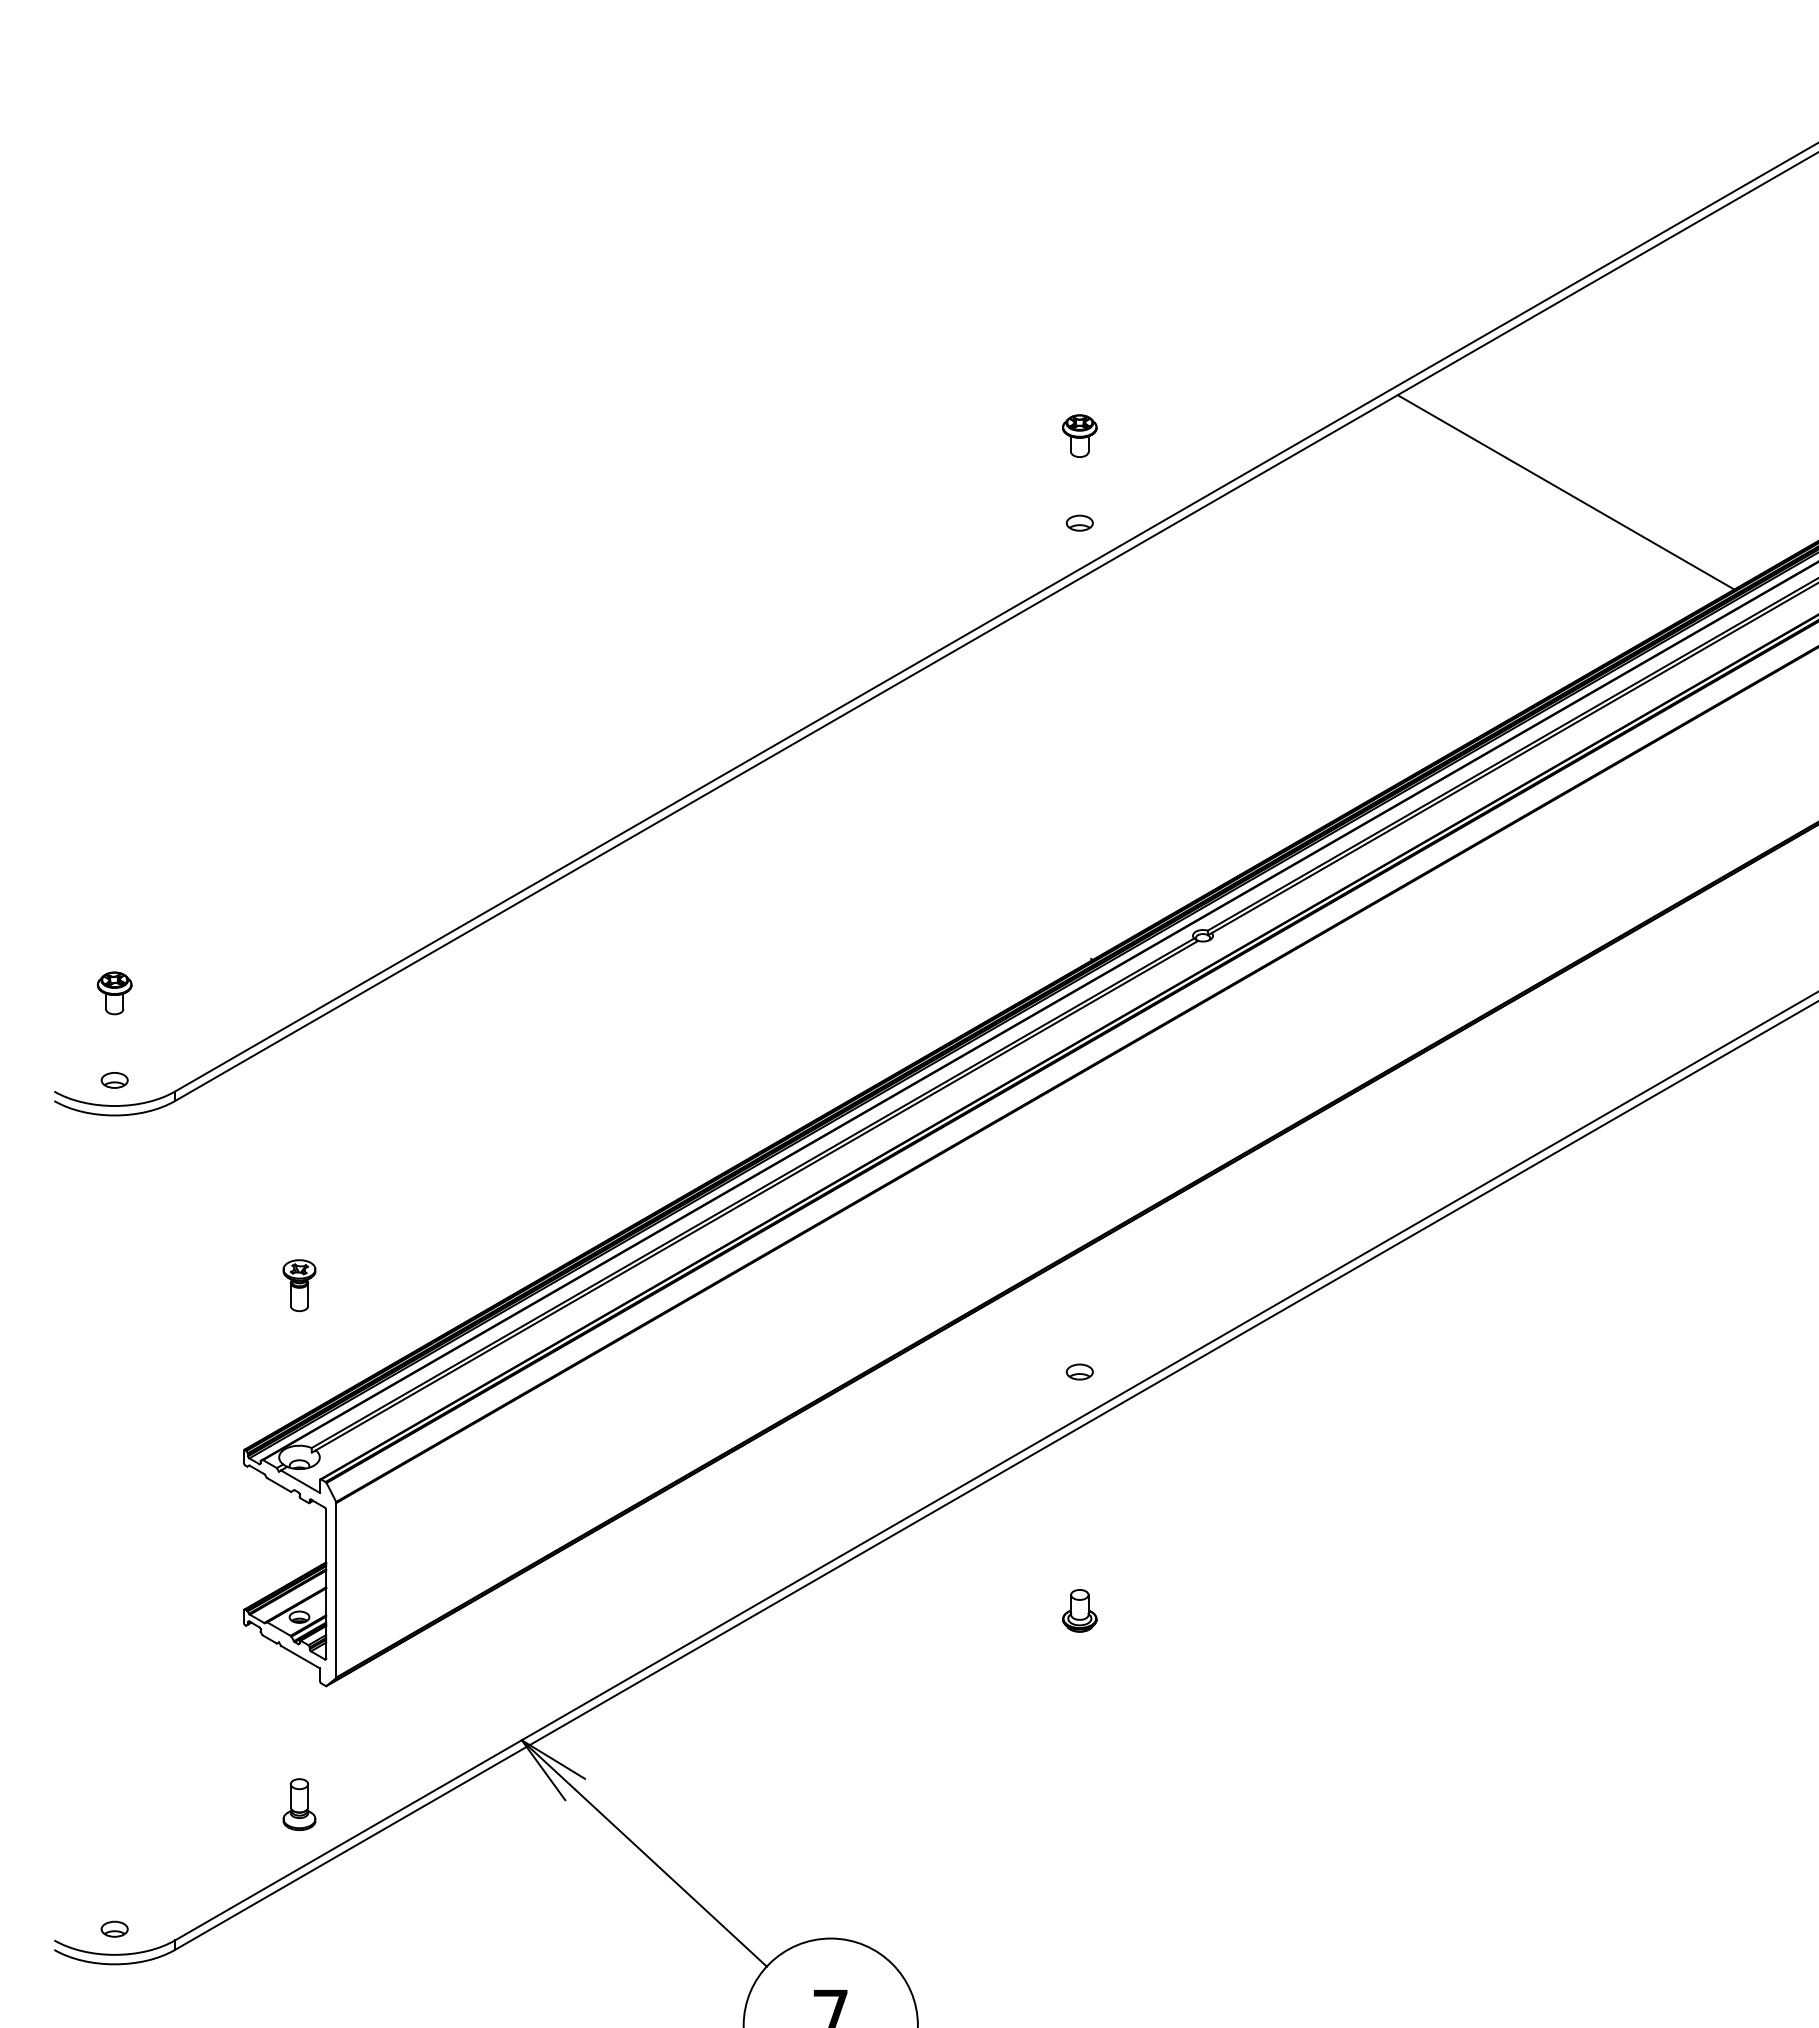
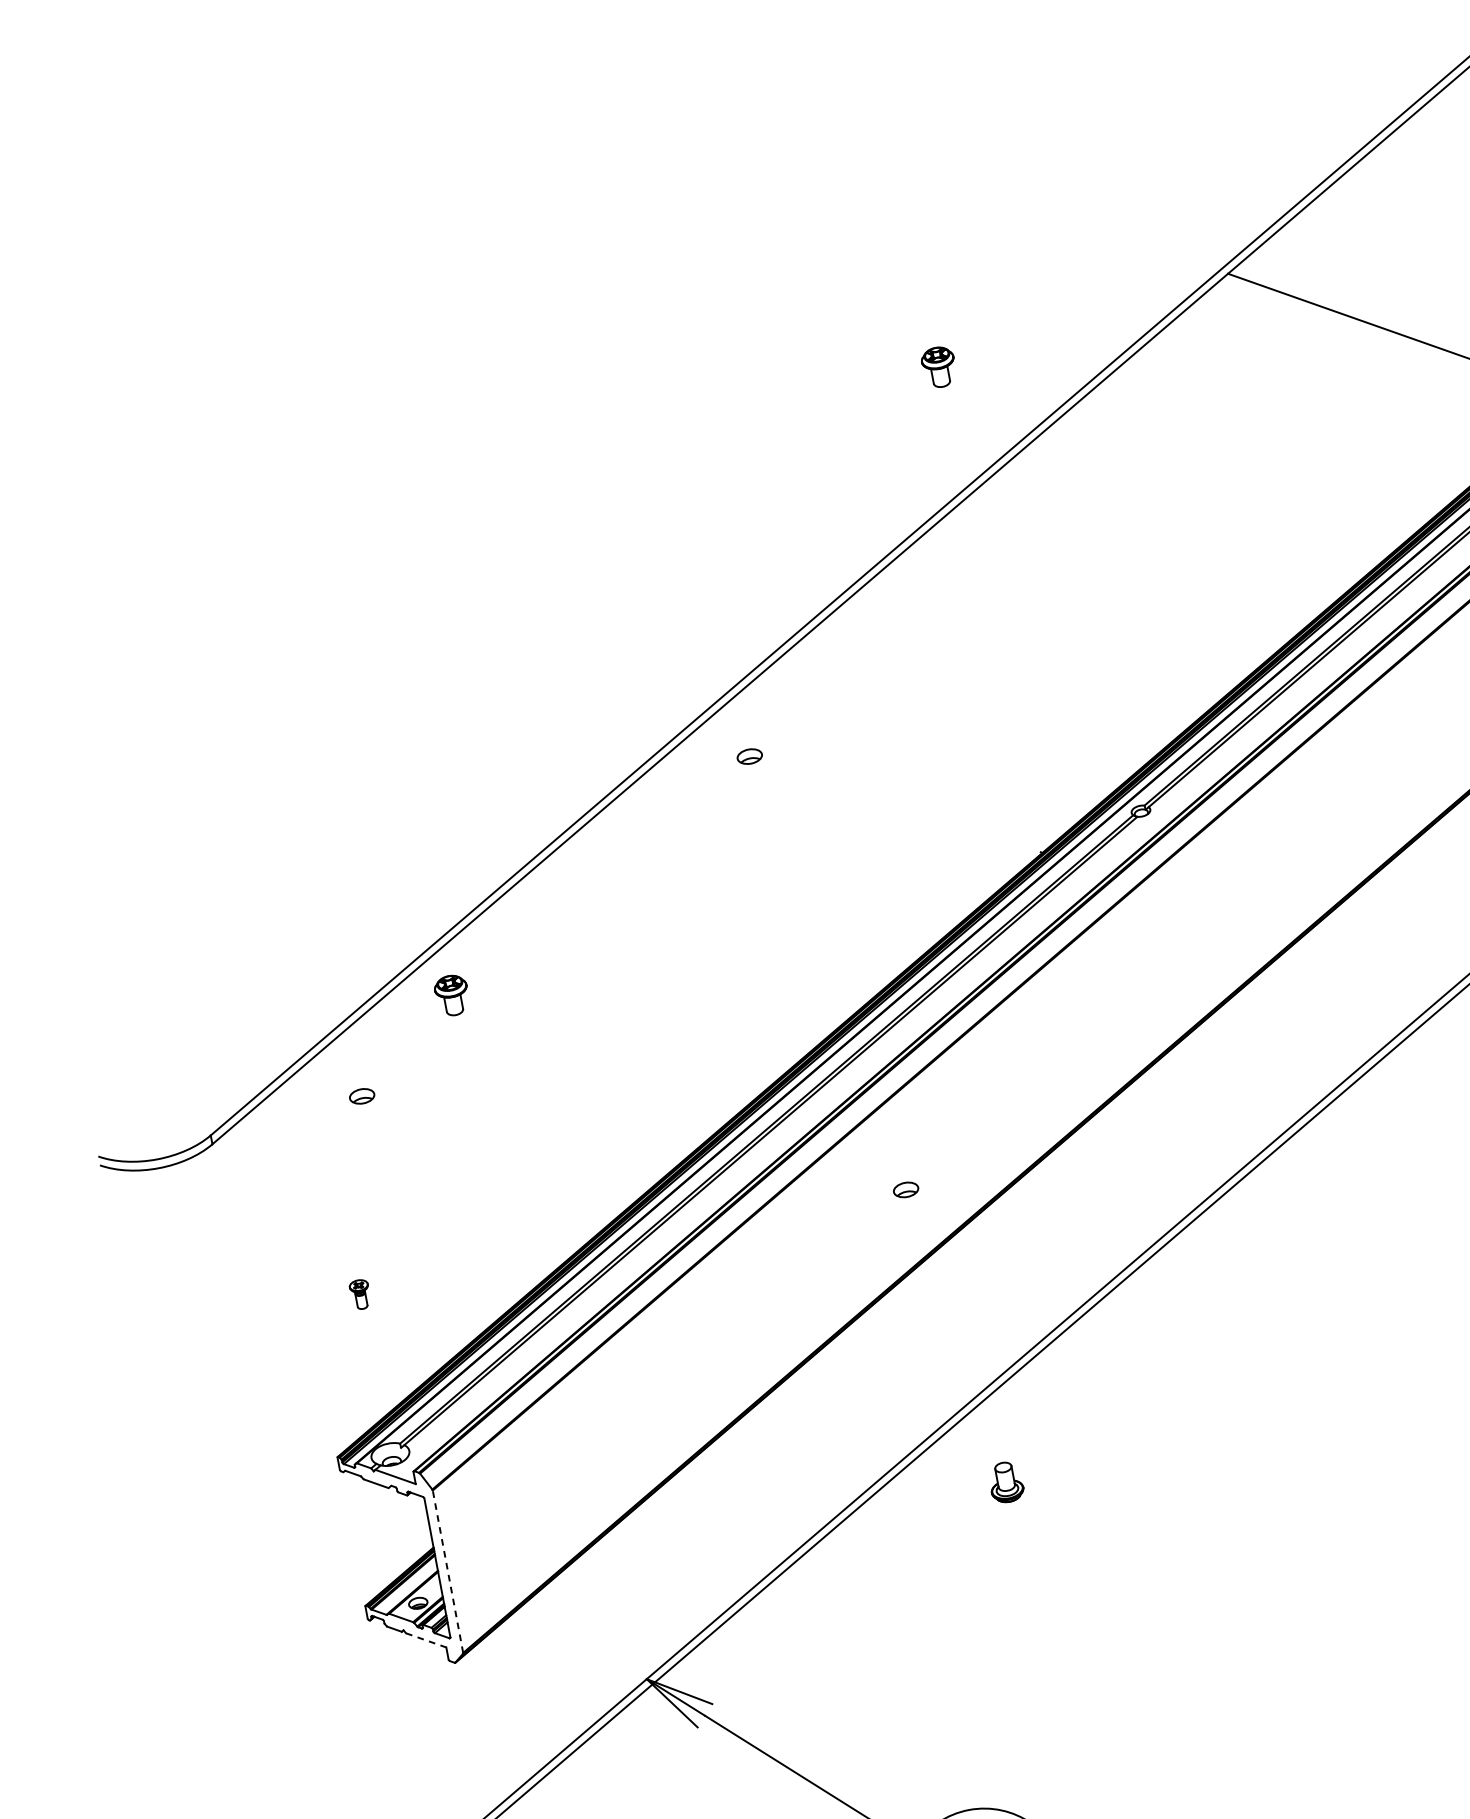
part: (1079, 522) -> (749, 756), moved
part: (114, 993) -> (452, 995), moved
part: (114, 1080) -> (361, 1096), moved
part: (299, 1285) -> (360, 1294), size x0.6
part: (1079, 1371) -> (905, 1189), moved
line: (336, 1589) -> (447, 1571), solid -> dashed
part: (1079, 1610) -> (1005, 1482), moved
line: (300, 1657) -> (426, 1640), solid -> dashed
part: (299, 1804) -> (450, 1777), removed

